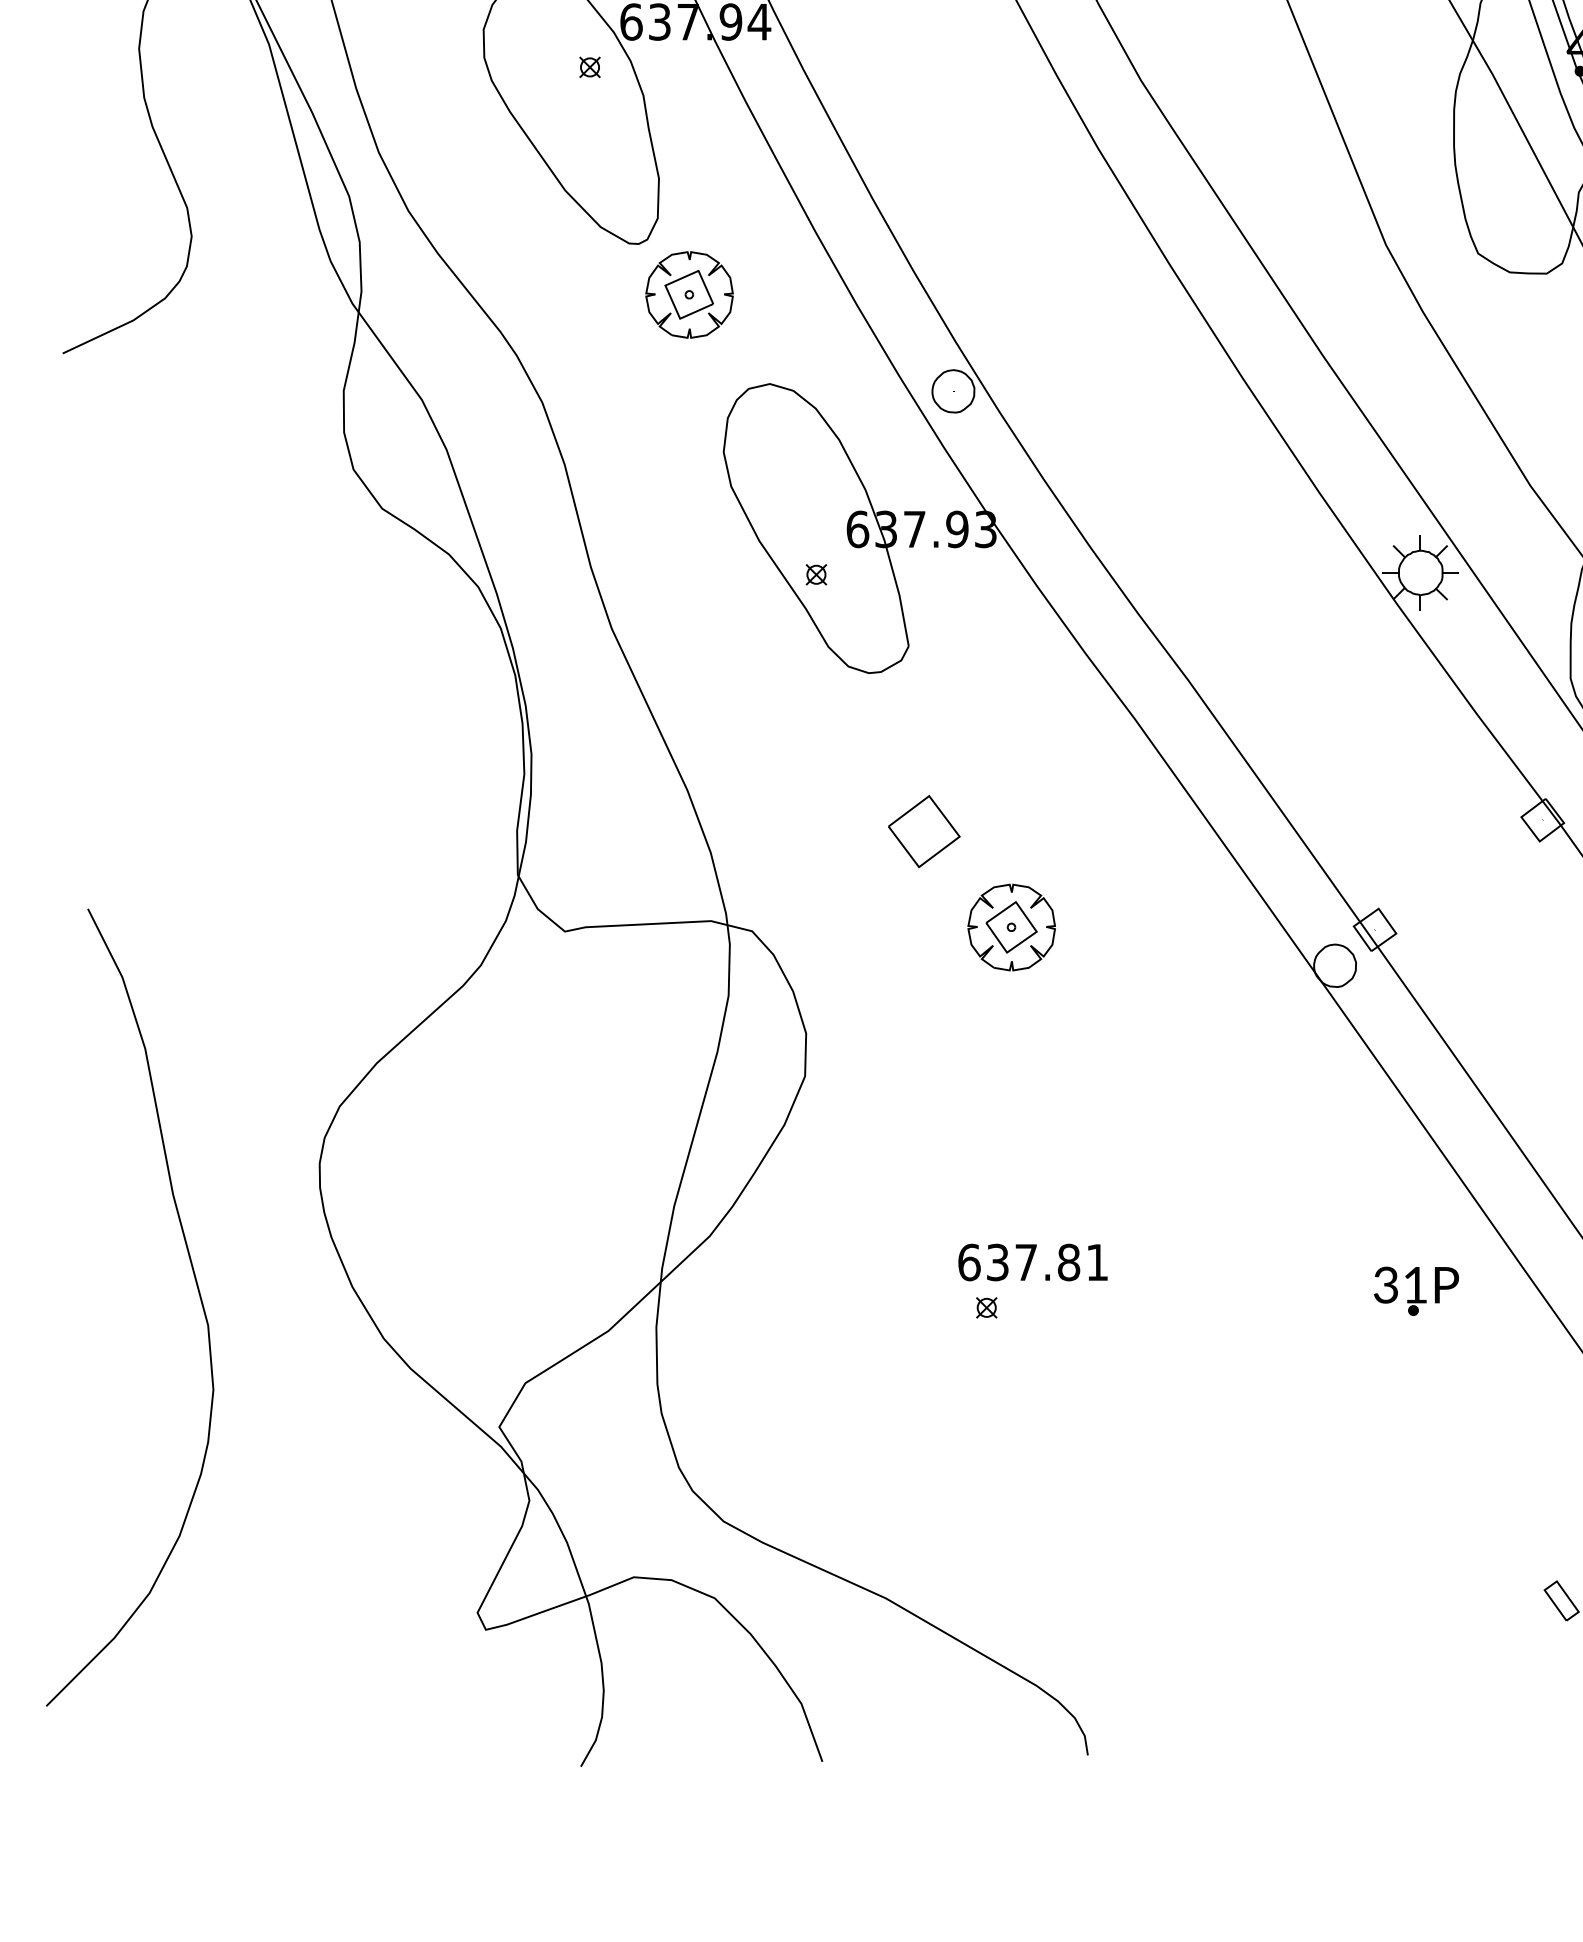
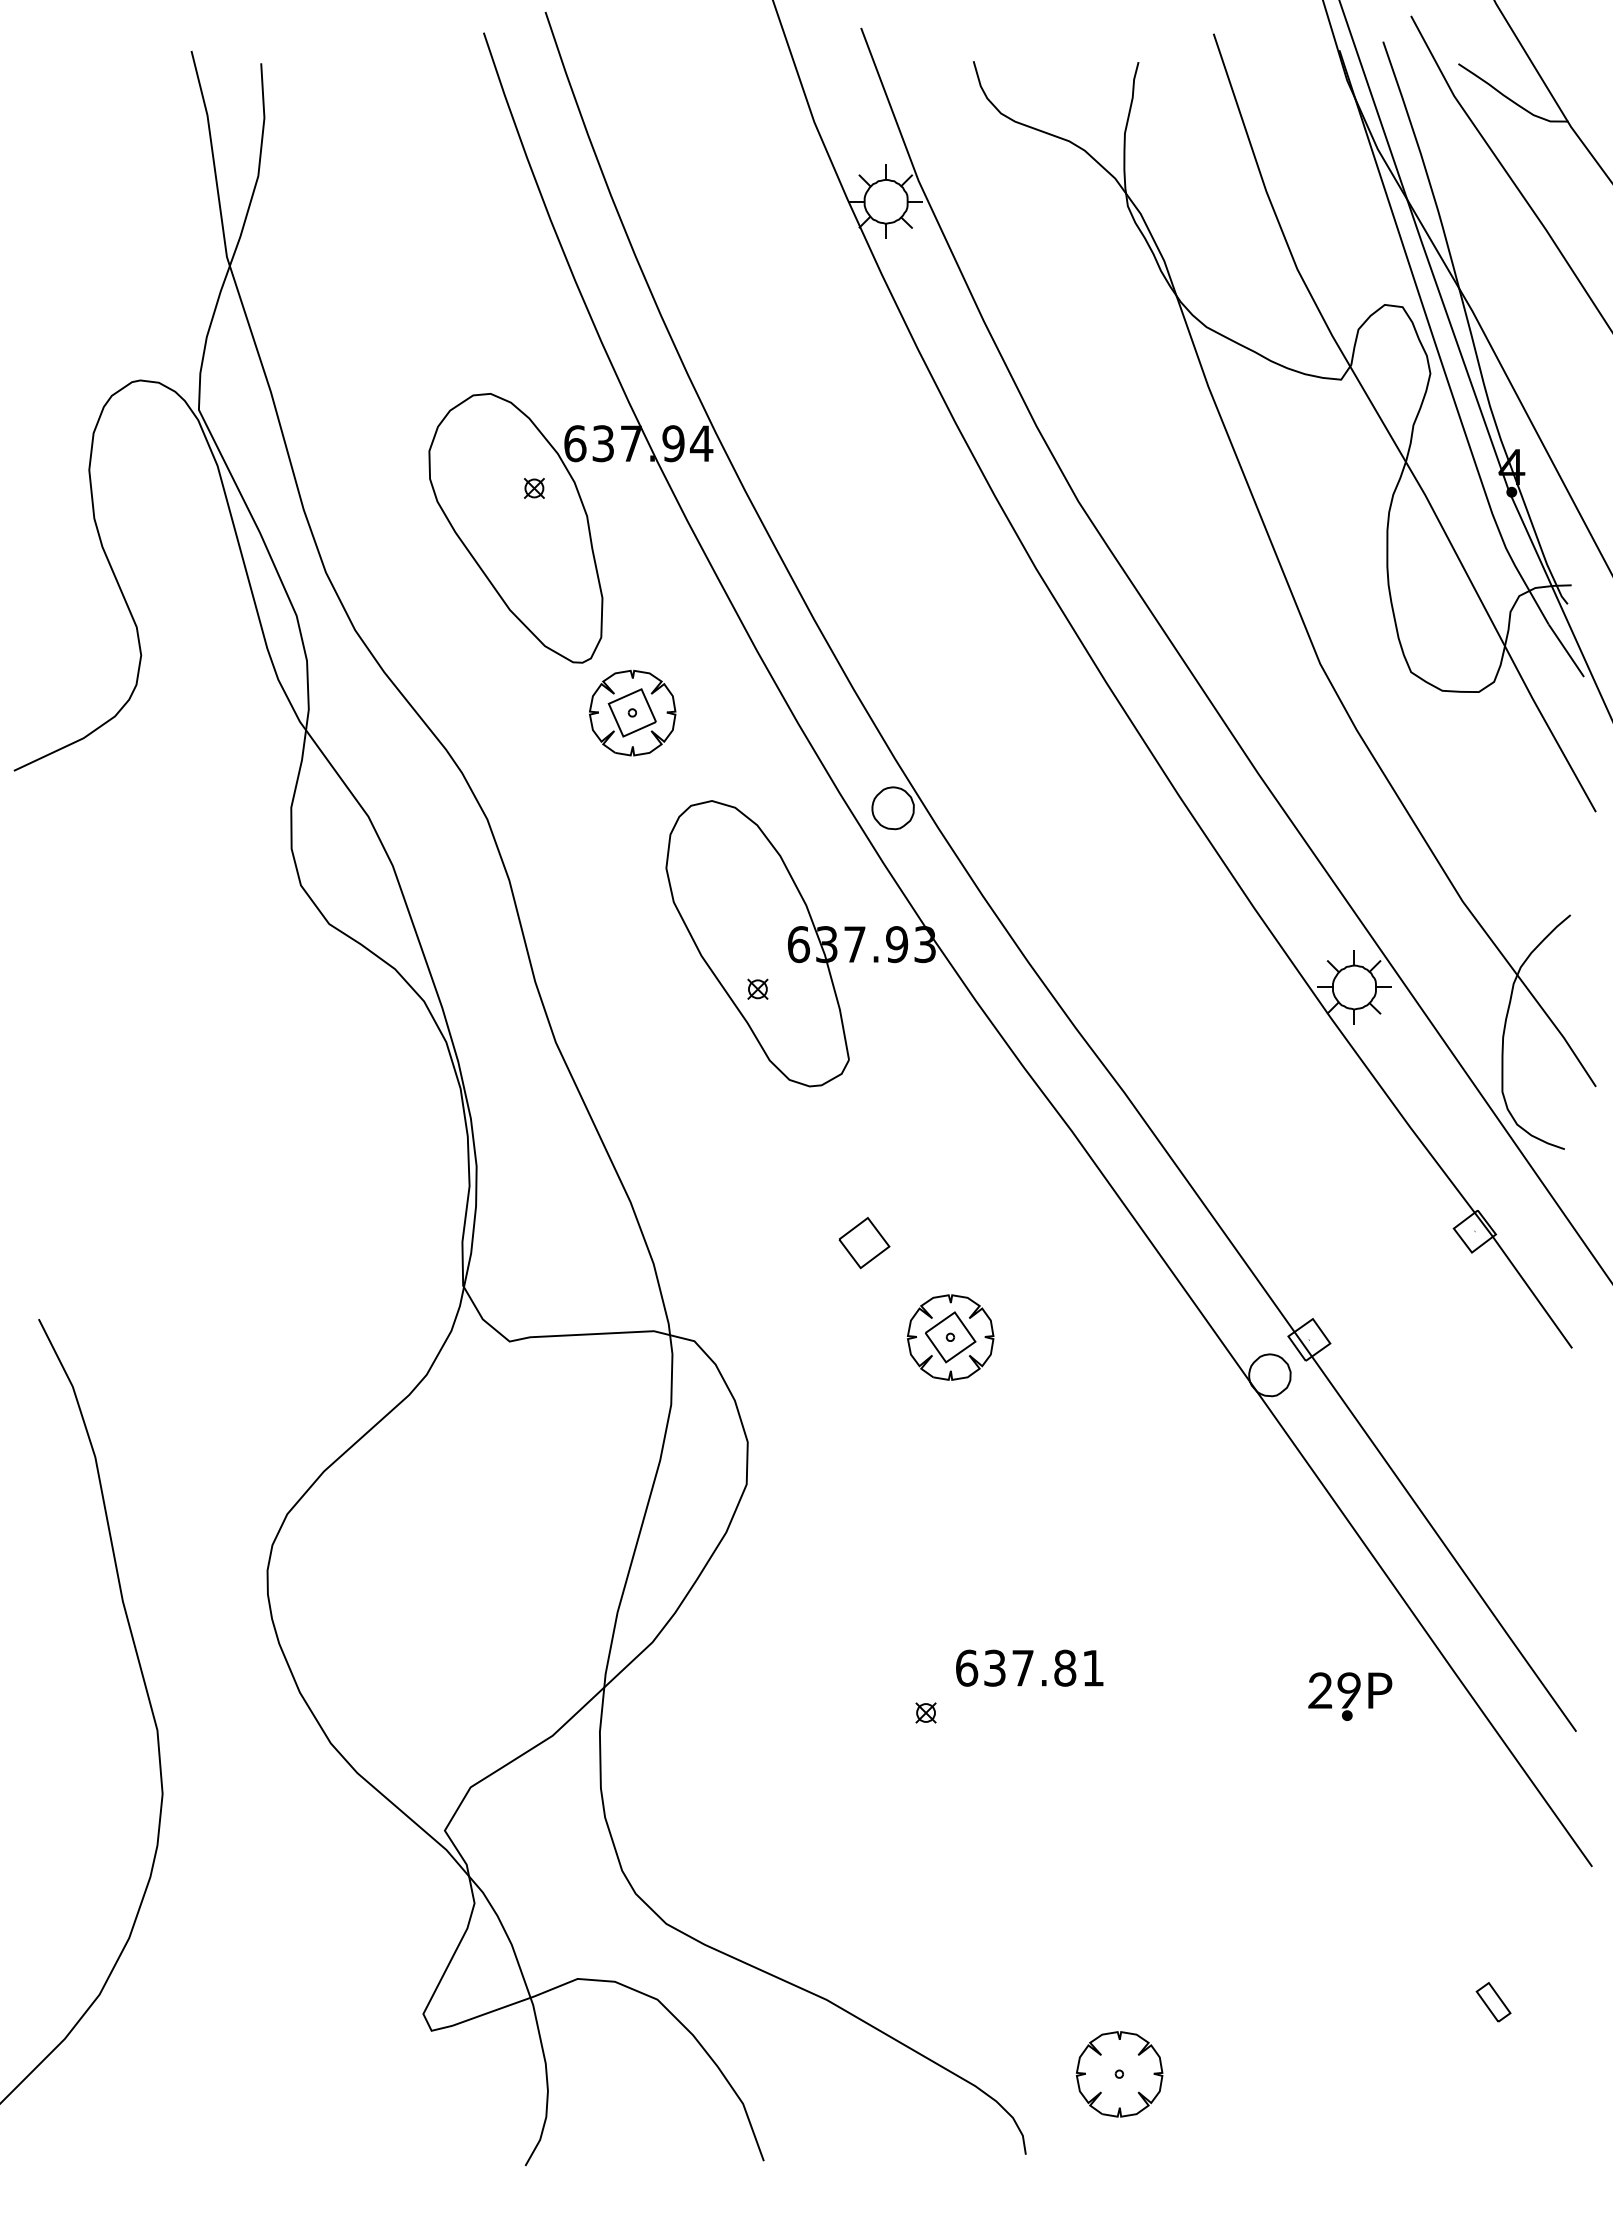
part: (924, 832) -> (864, 1243), size x0.71
text: (1032, 1261) -> (1029, 1667), moved
text: (1400, 1285) -> (1334, 1690), 31P -> 29P
part: (1182, 1674) -> (1119, 2074), added

